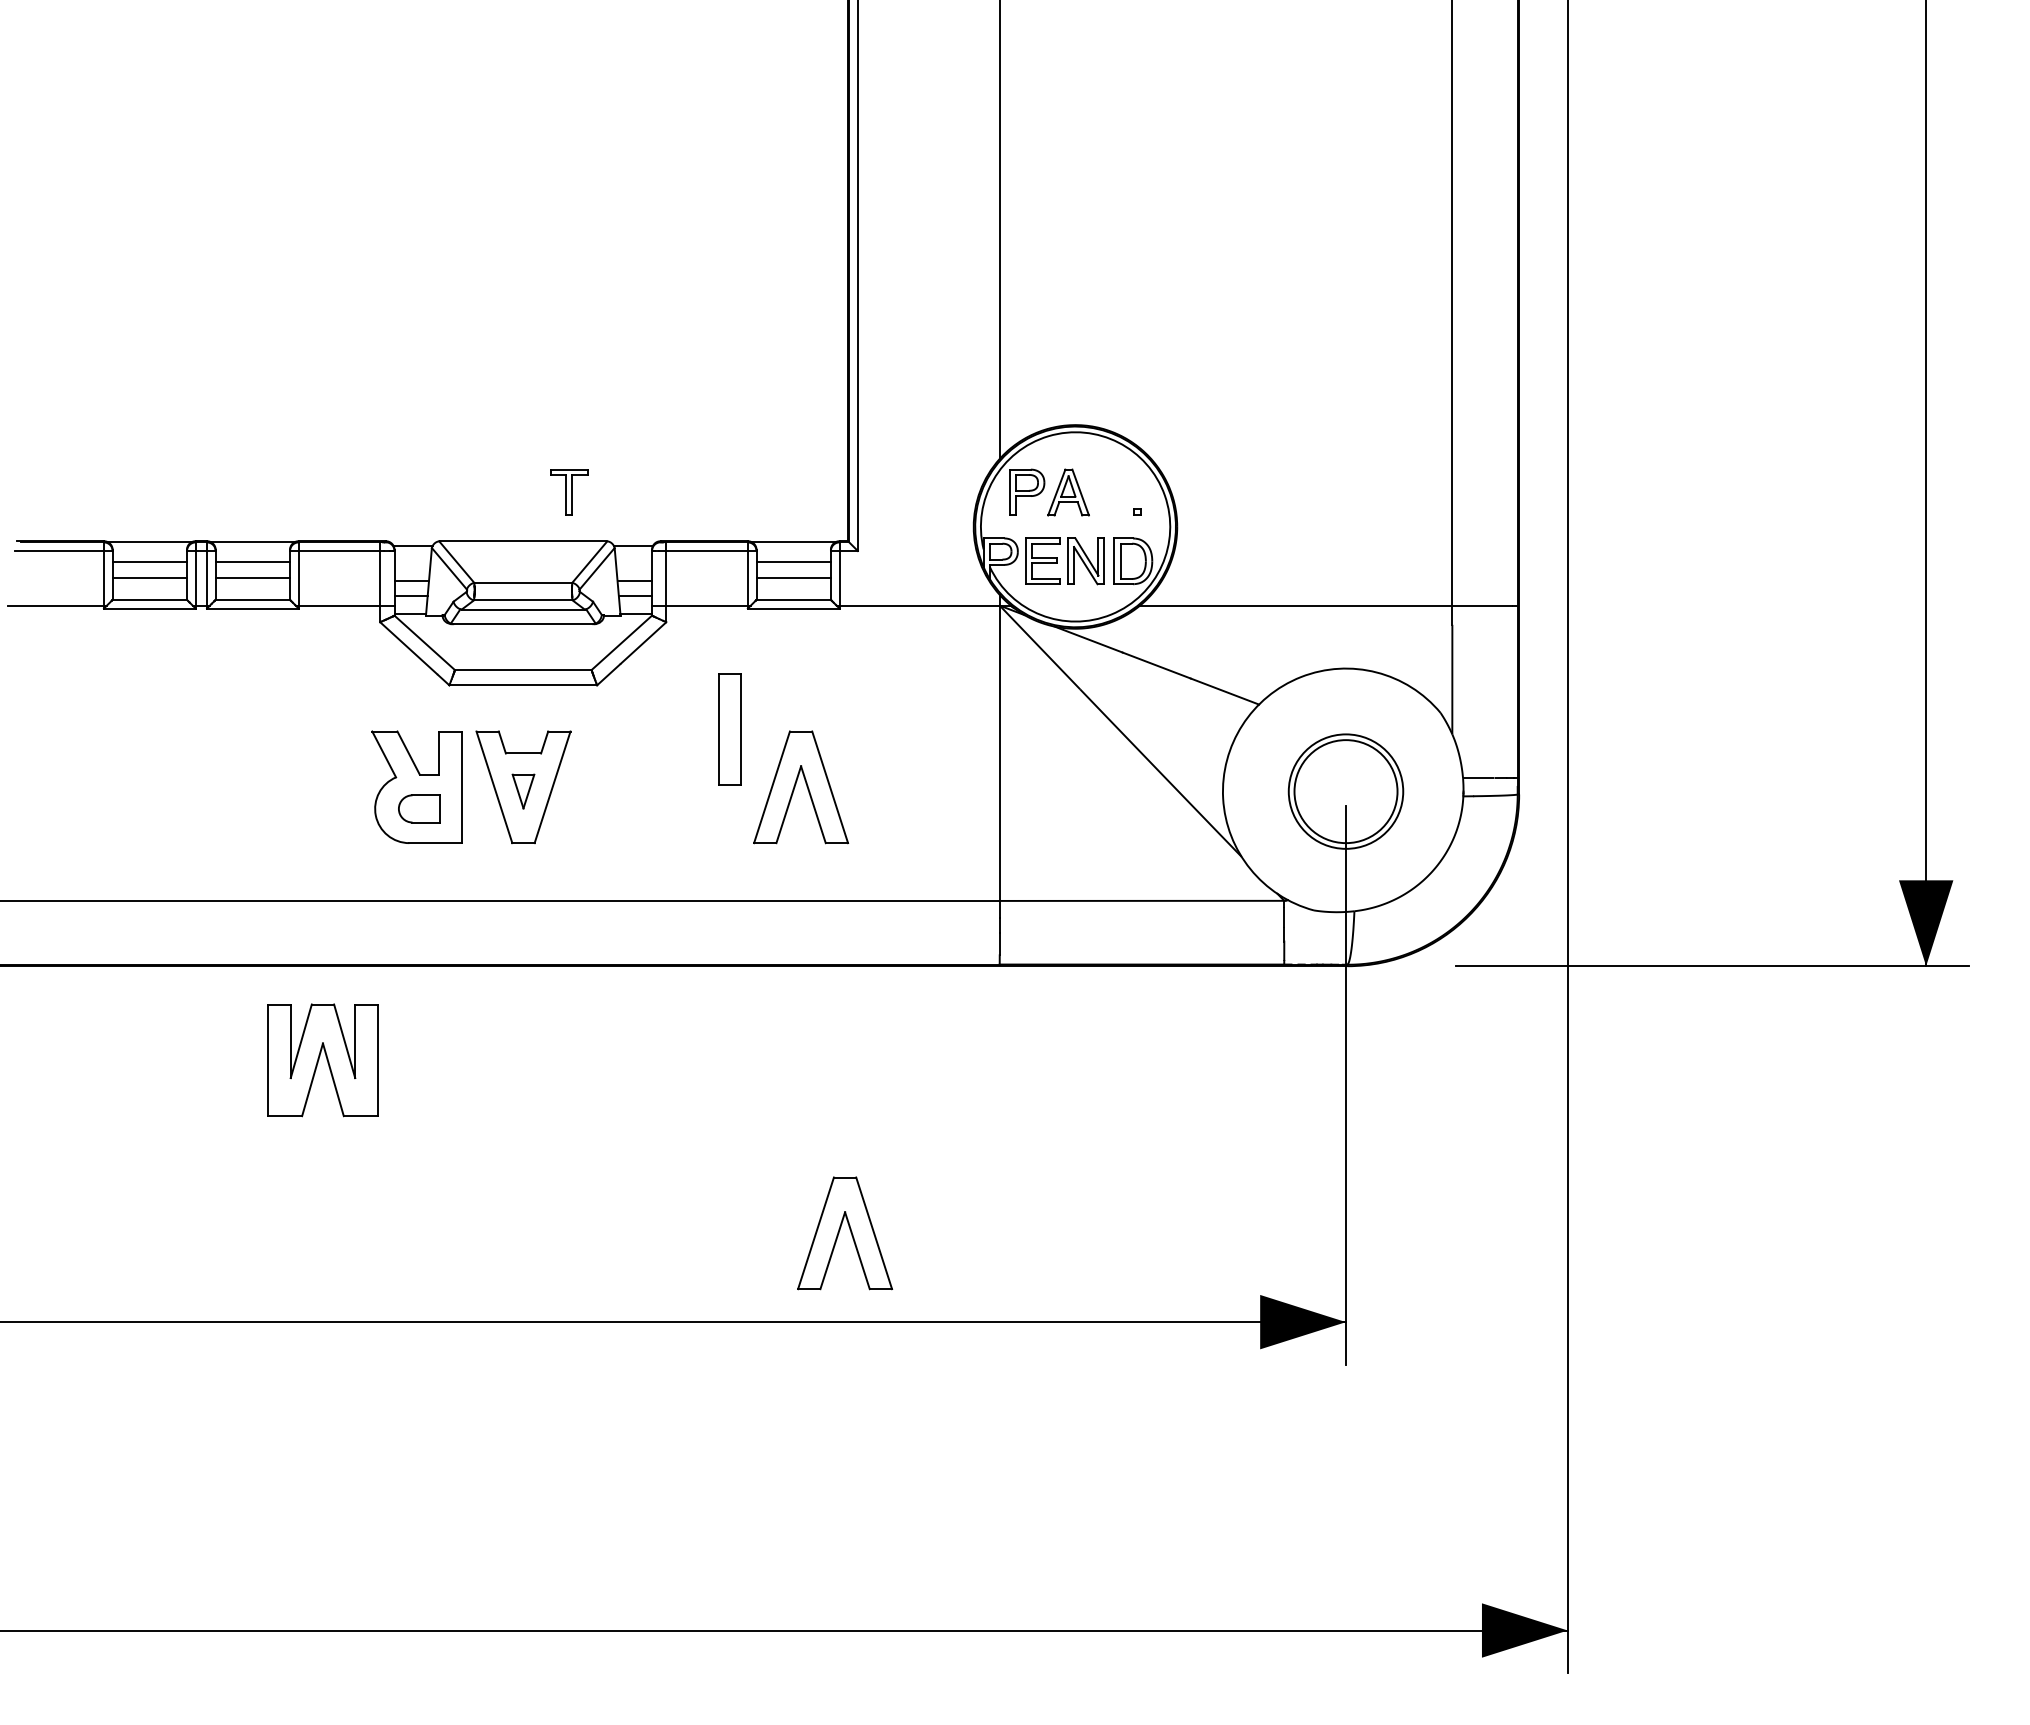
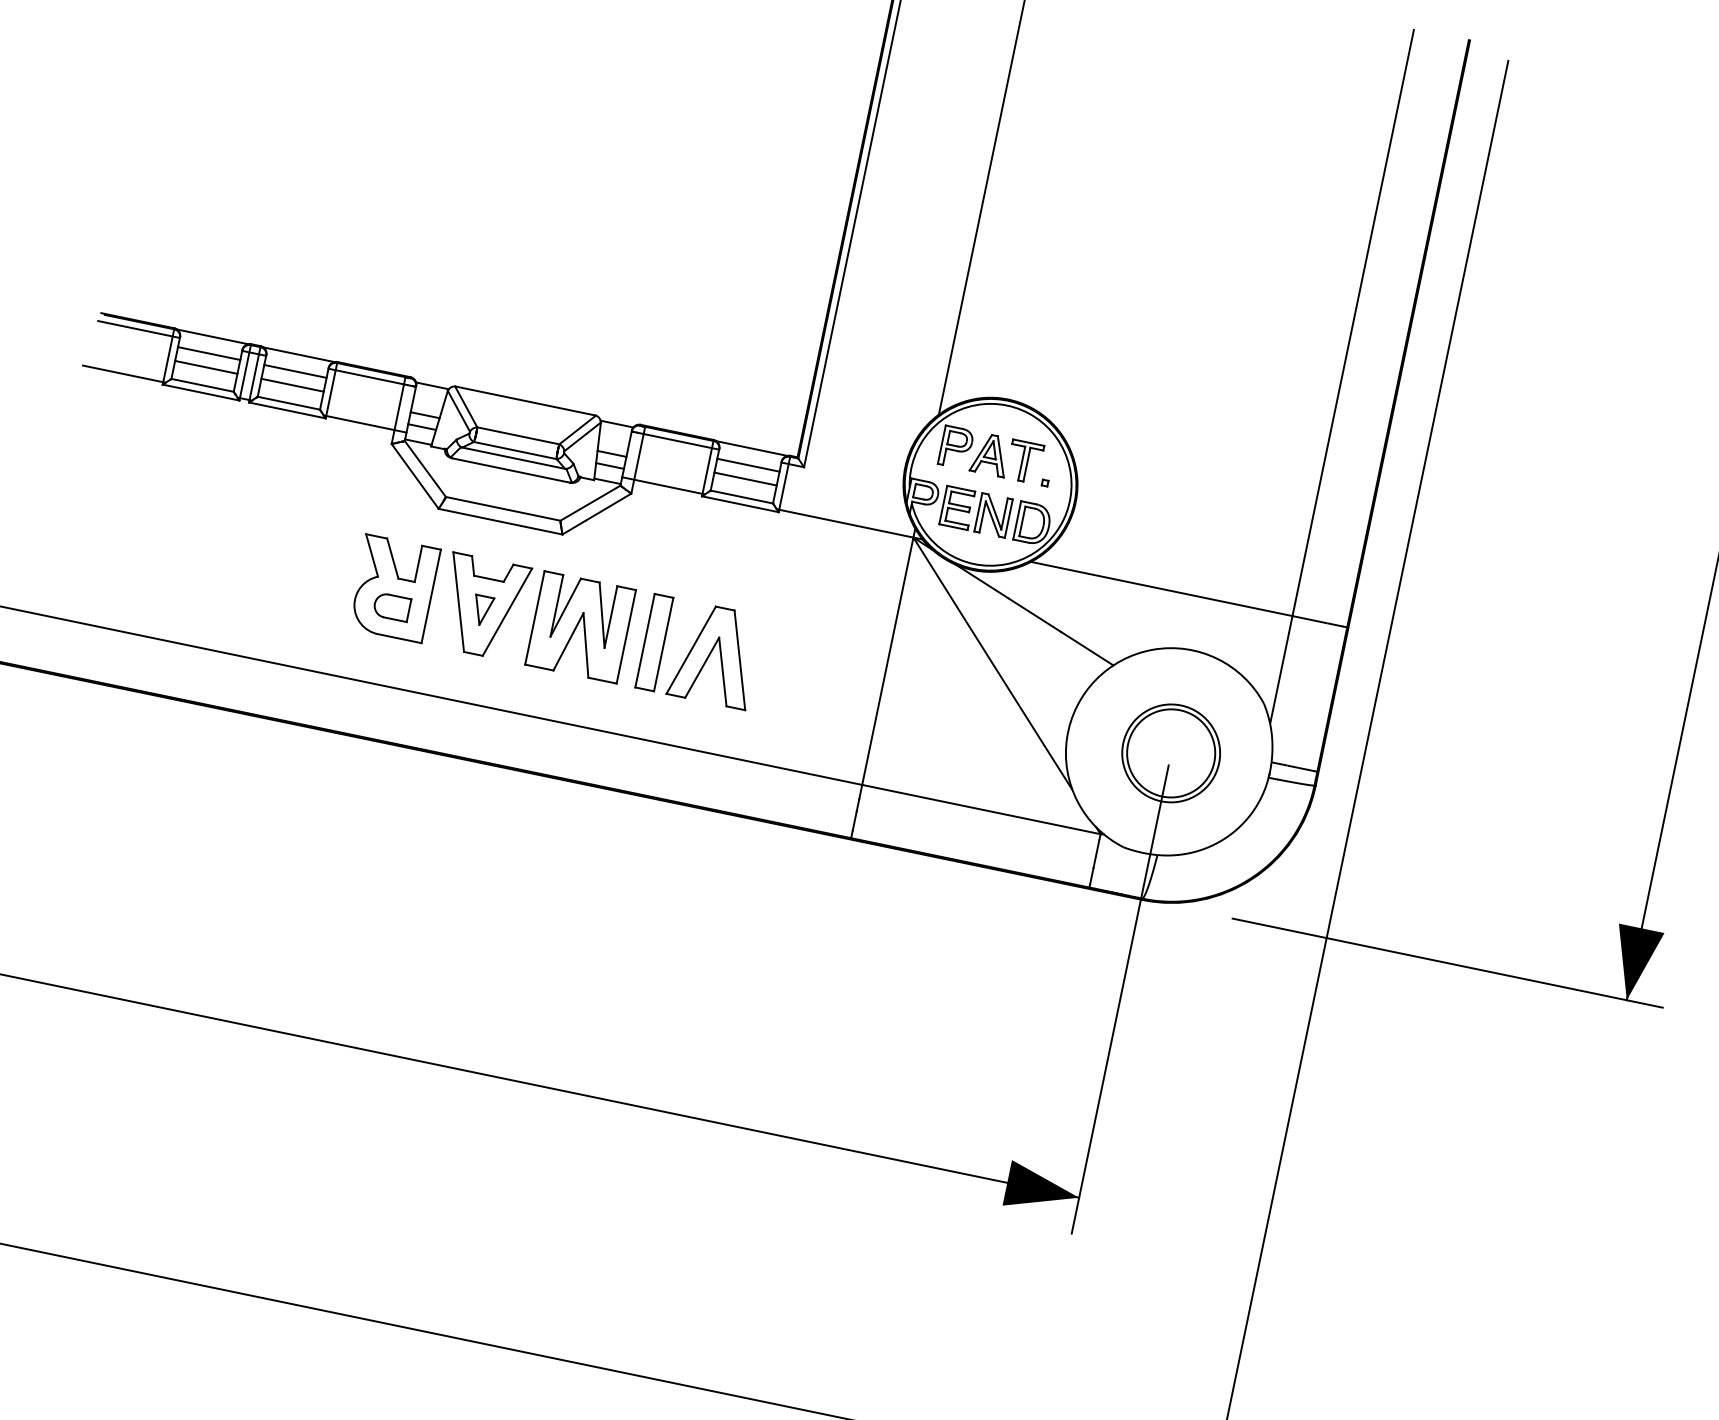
part: (569, 492) -> (1024, 461), moved
part: (729, 729) -> (653, 642), moved
part: (322, 1060) -> (580, 627), moved
part: (845, 1233) -> (675, 1036), removed

